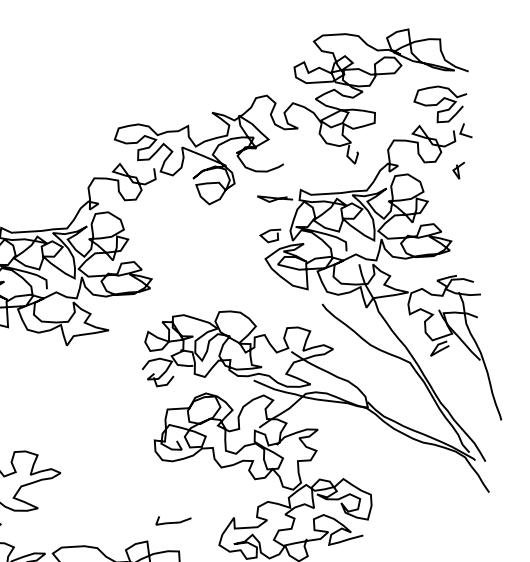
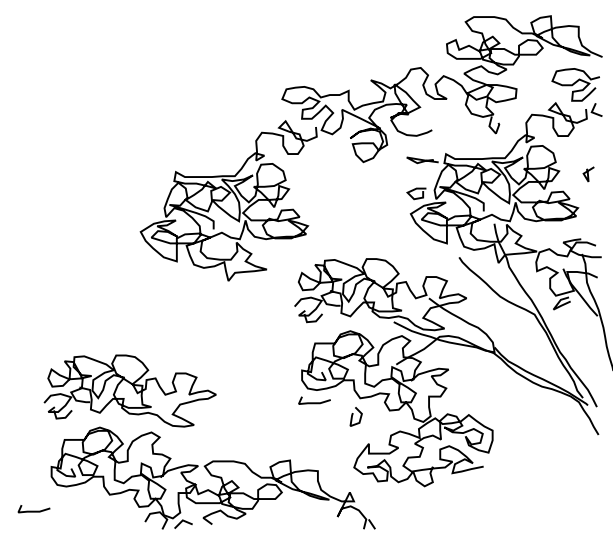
line: (458, 170) -> (588, 174), moved
curve: (215, 487) -> (353, 415), added
line: (173, 522) -> (314, 402), moved

